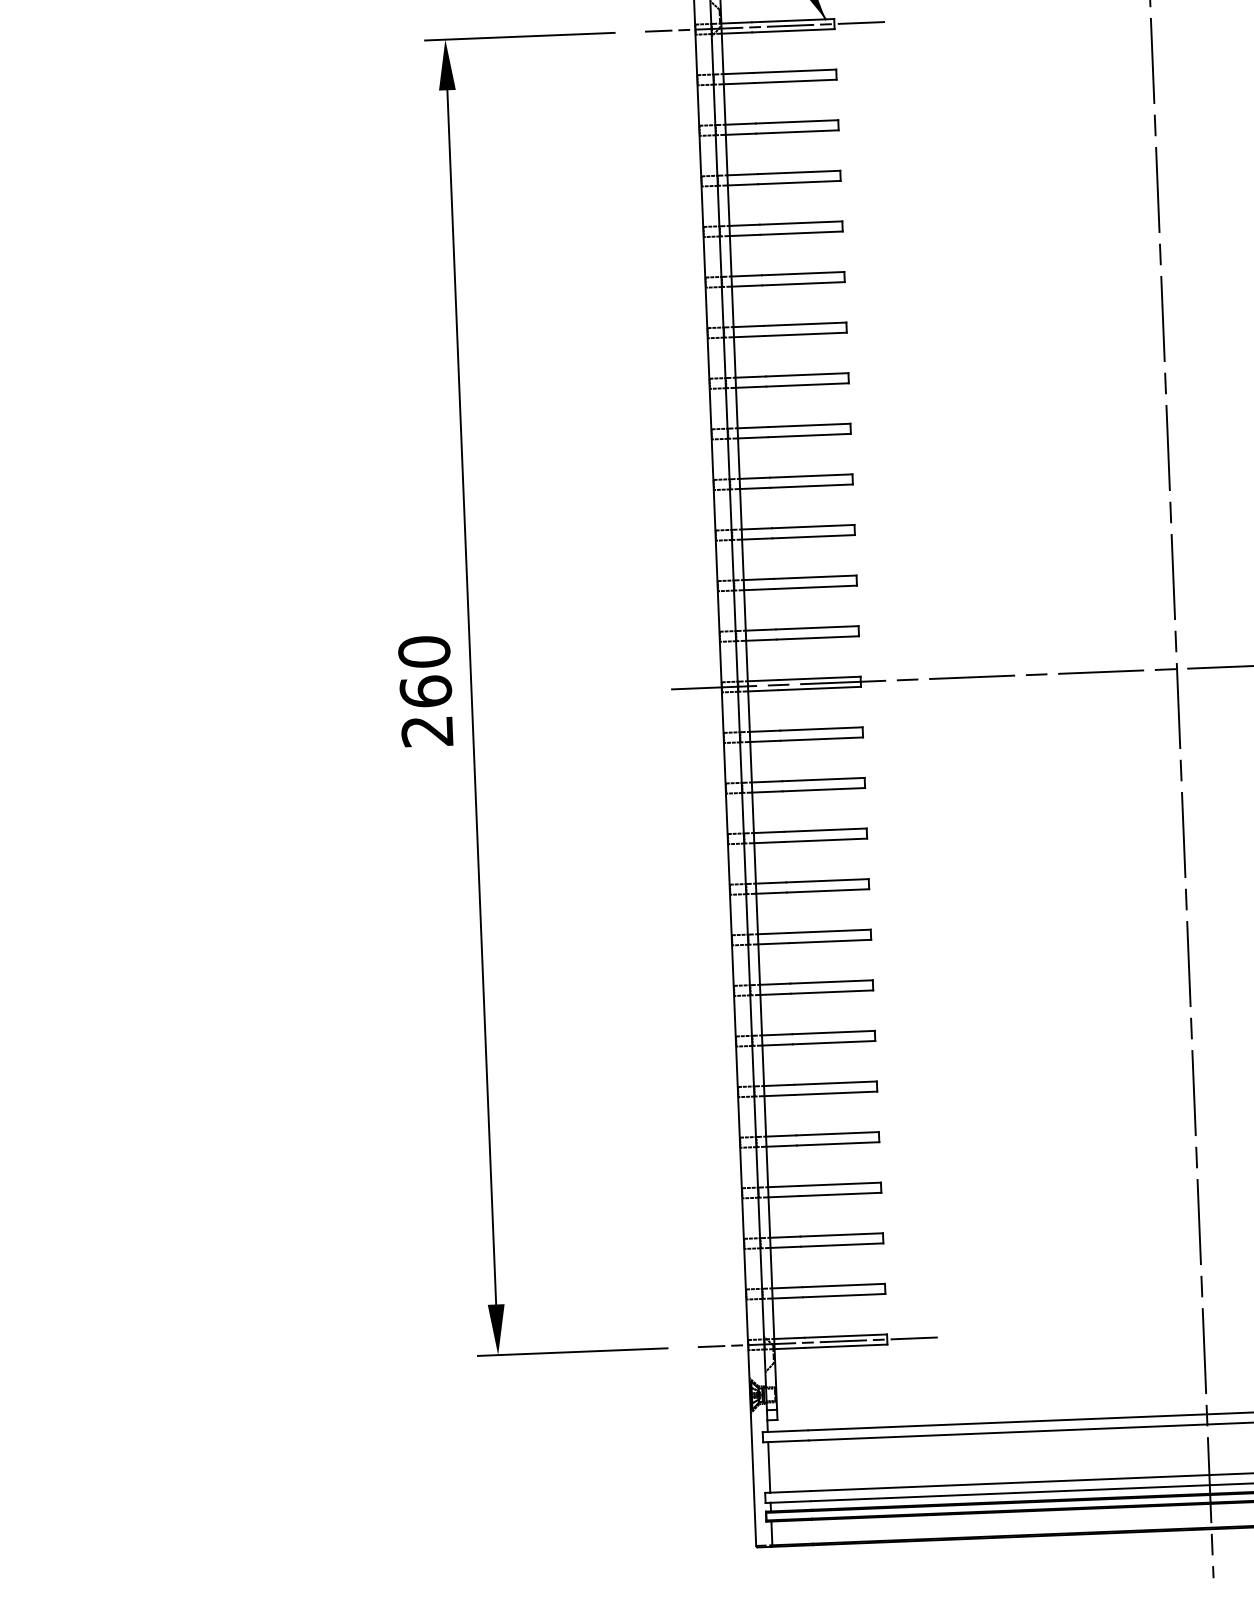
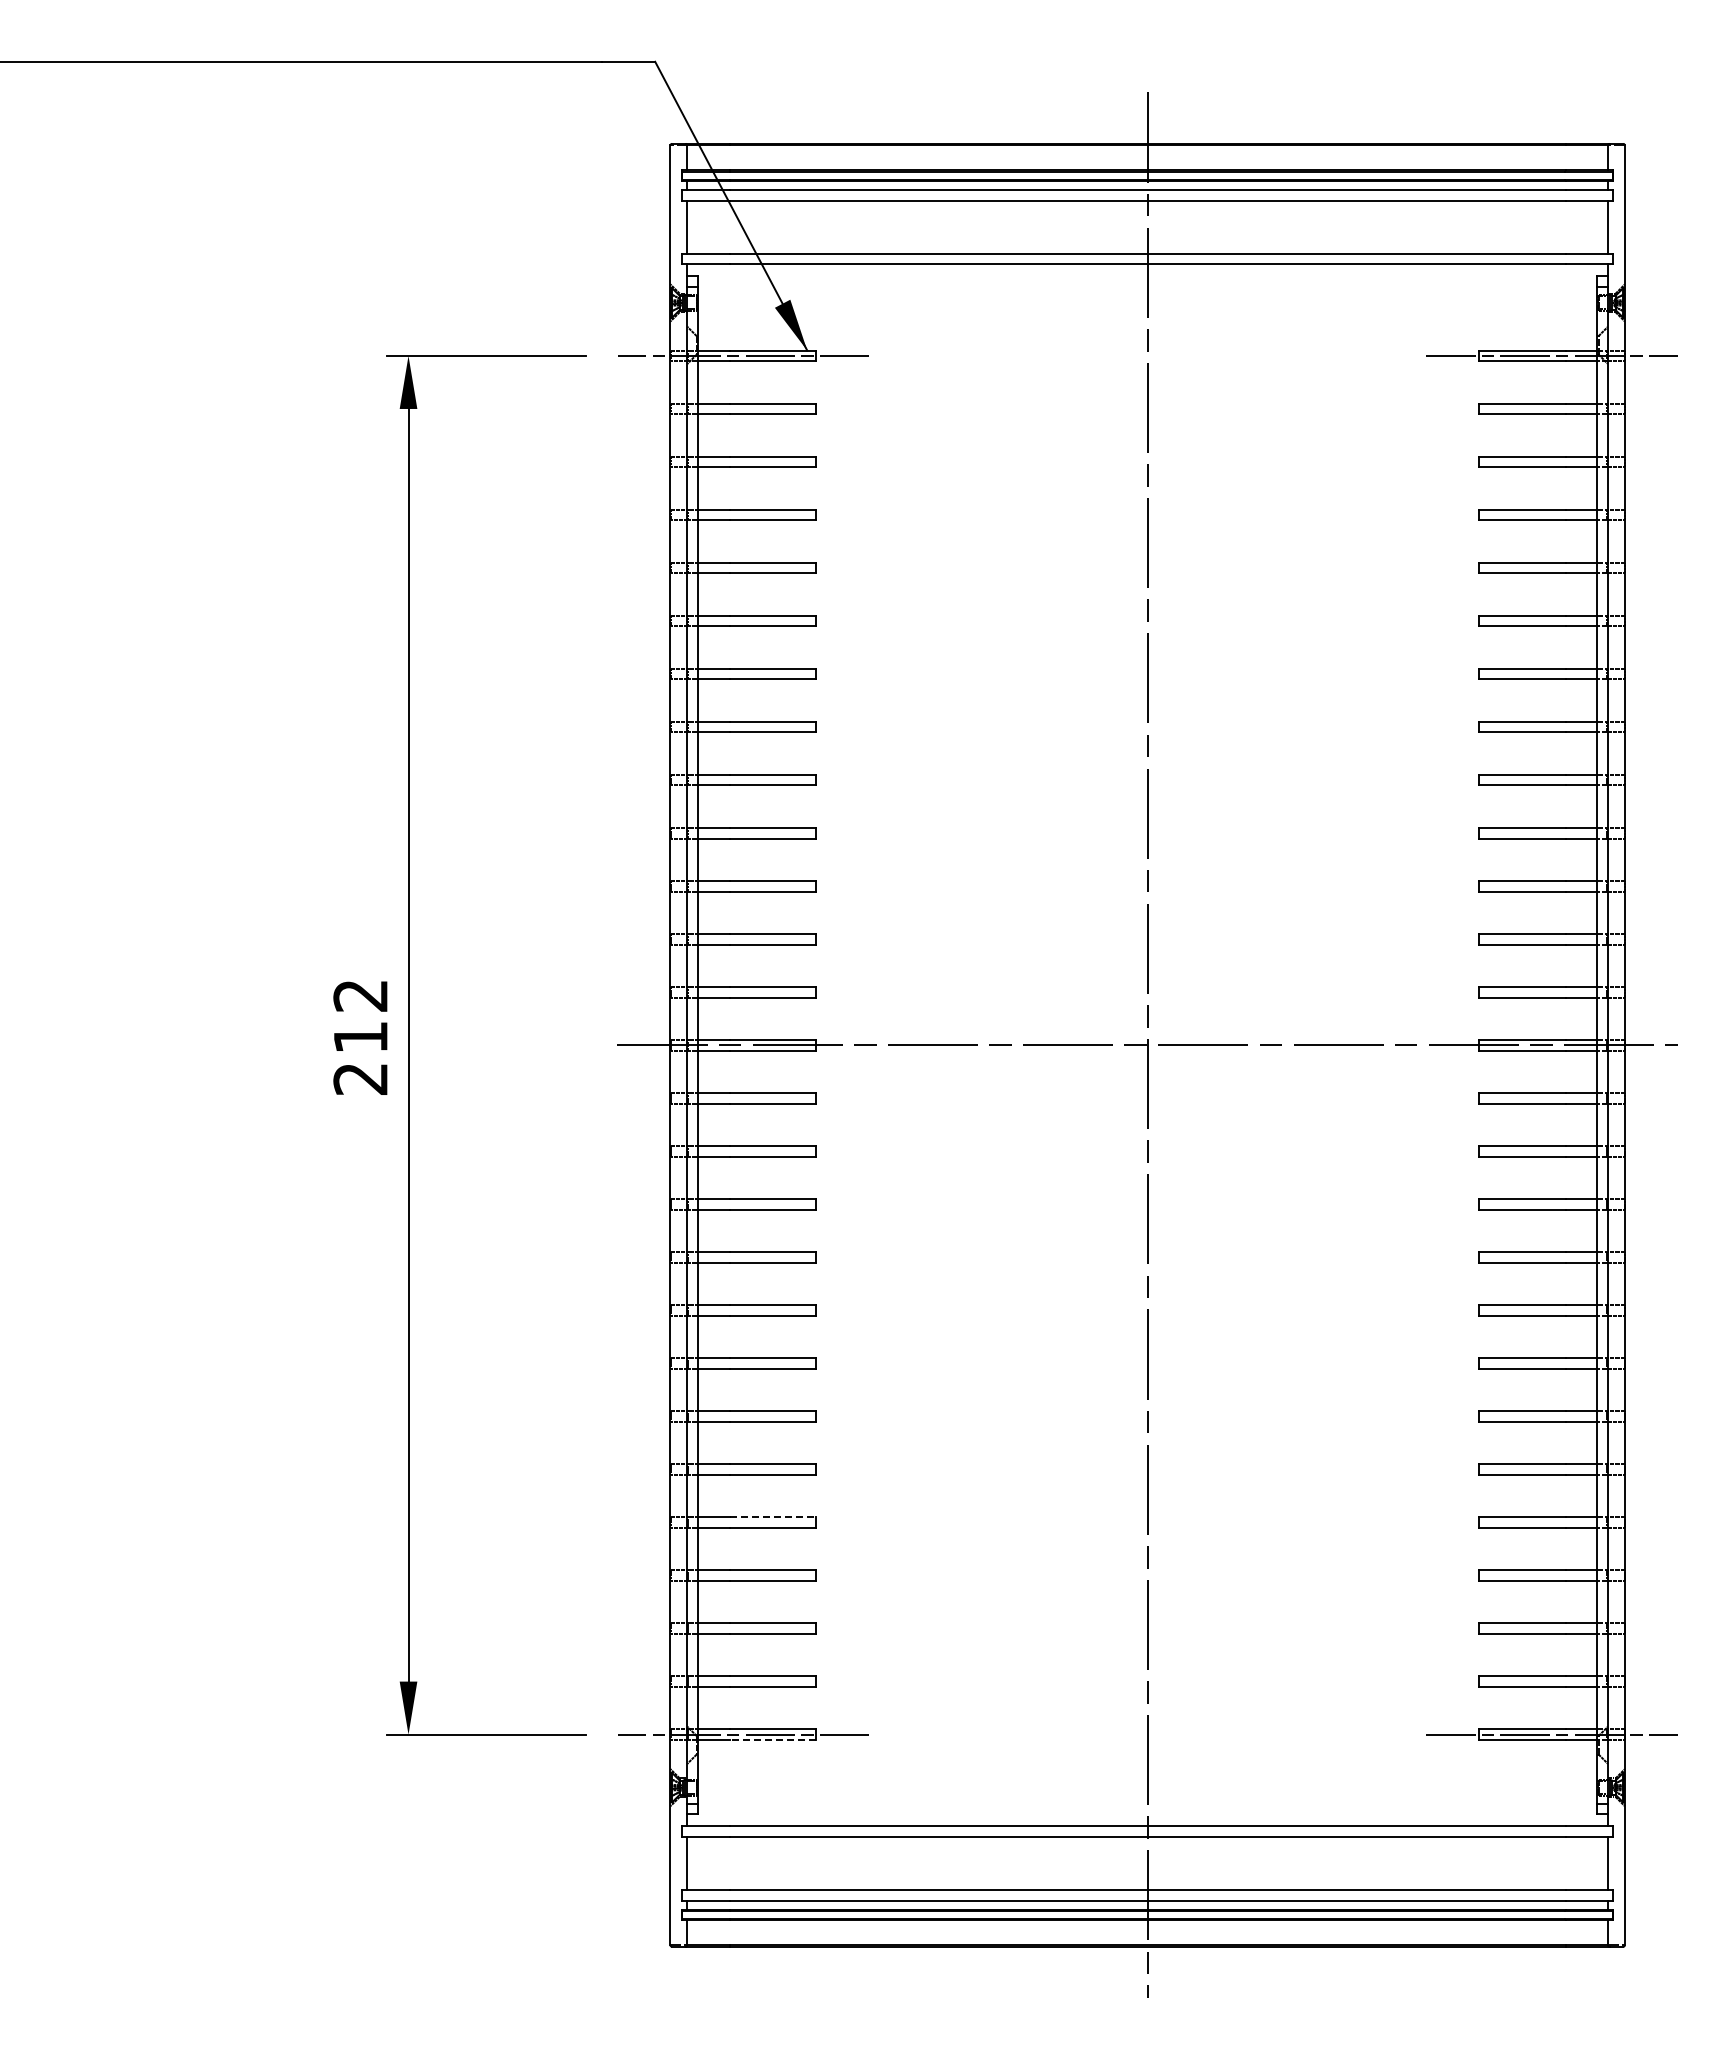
text: (424, 671) -> (360, 1016), 260 -> 212
line: (838, 1133) -> (773, 1517), solid -> dashed
line: (845, 1345) -> (772, 1739), solid -> dashed

